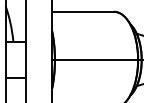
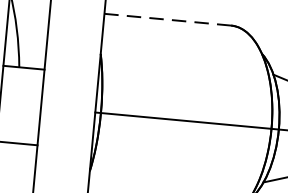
line: (83, 11) -> (168, 19), solid -> dashed

